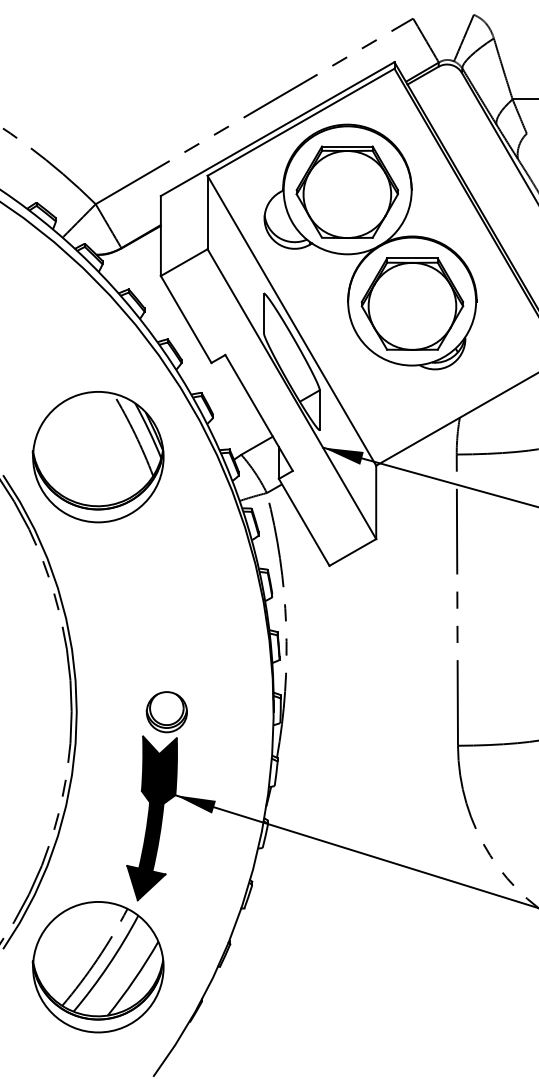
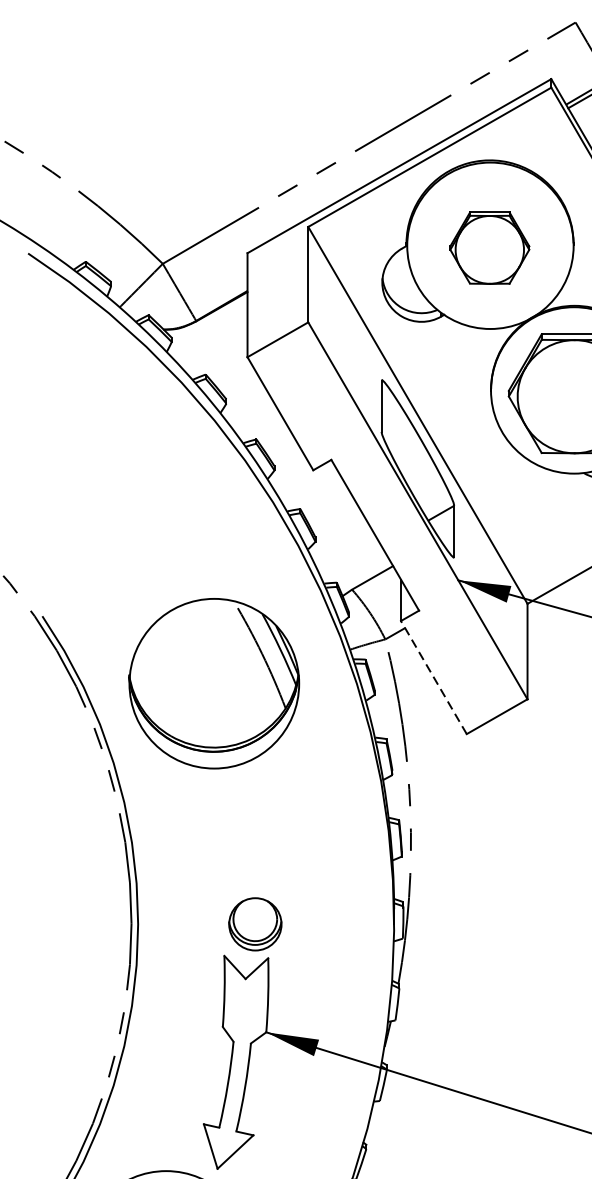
part: (346, 191) -> (488, 247), size x0.6
part: (97, 457) -> (213, 684), moved
line: (303, 521) -> (432, 676), solid -> dashed
fill: (152, 818) -> (236, 1062), removed

